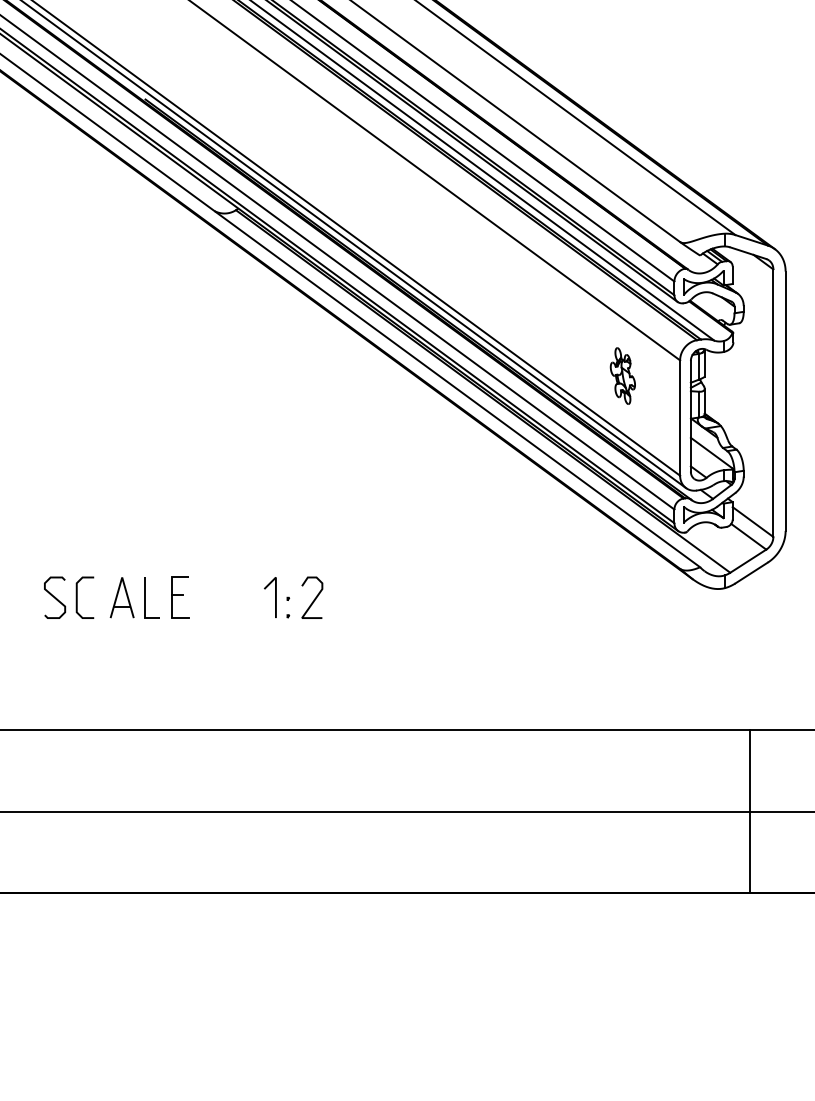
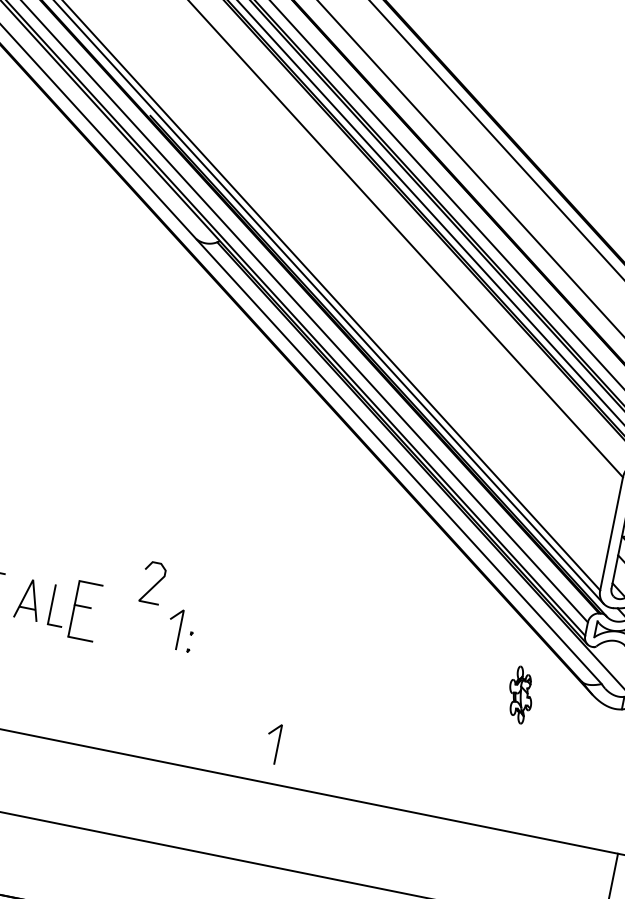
part: (622, 375) -> (520, 694), moved
part: (180, 597) -> (86, 610), size x1.4
curve: (314, 598) -> (155, 584), moved
line: (394, 690) -> (277, 744), added

